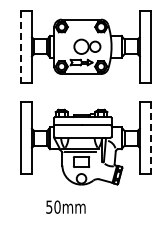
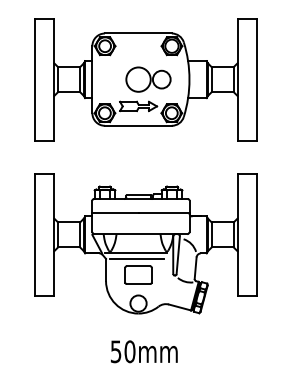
line: (20, 46) -> (34, 79), dashed -> solid
line: (151, 138) -> (257, 235), dashed -> solid
text: (65, 206) -> (143, 350), moved

